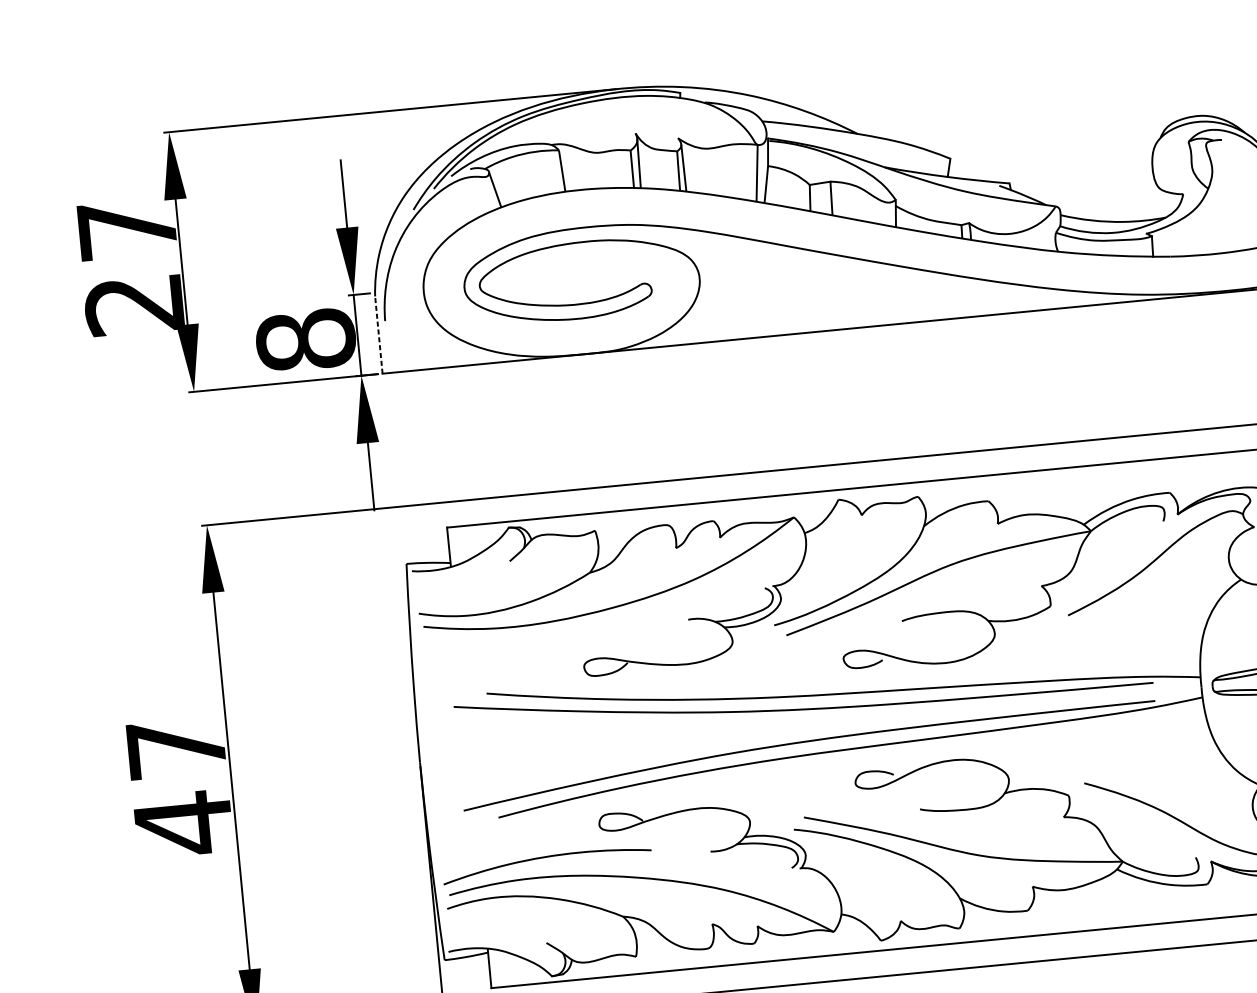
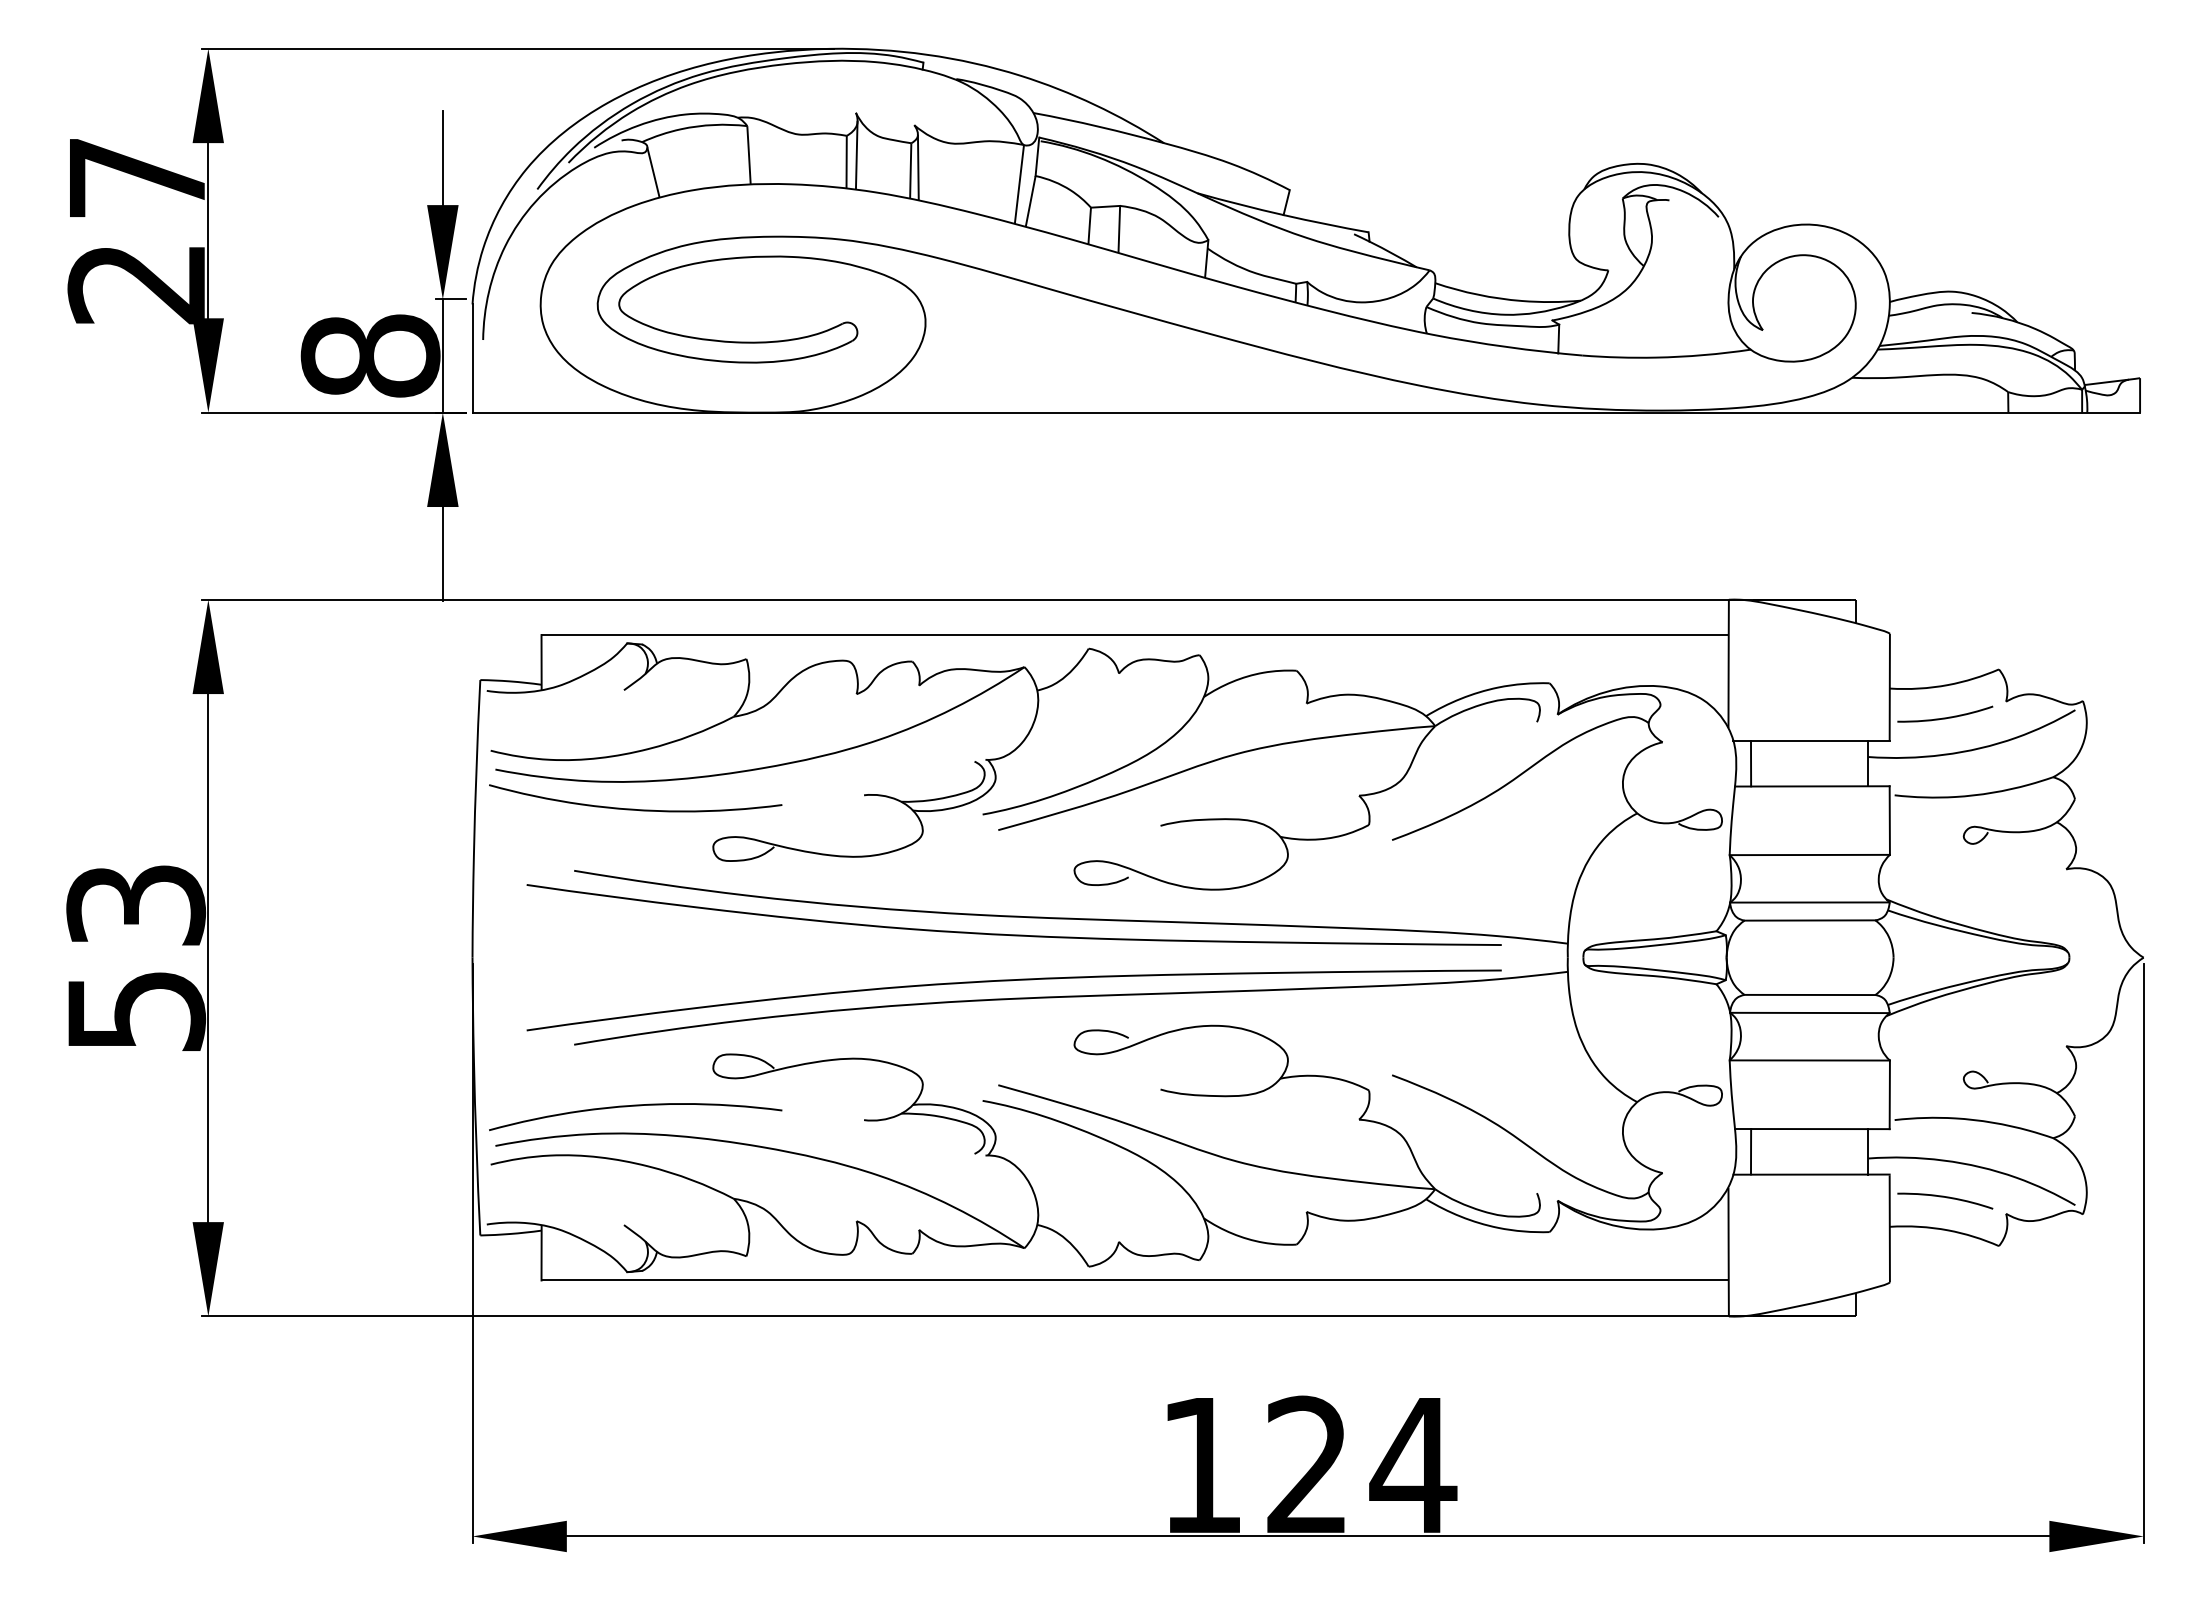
line: (378, 335) -> (472, 358), dashed -> solid
curve: (525, 644) -> (634, 808), added
text: (180, 787) -> (136, 960), 47 -> 53

